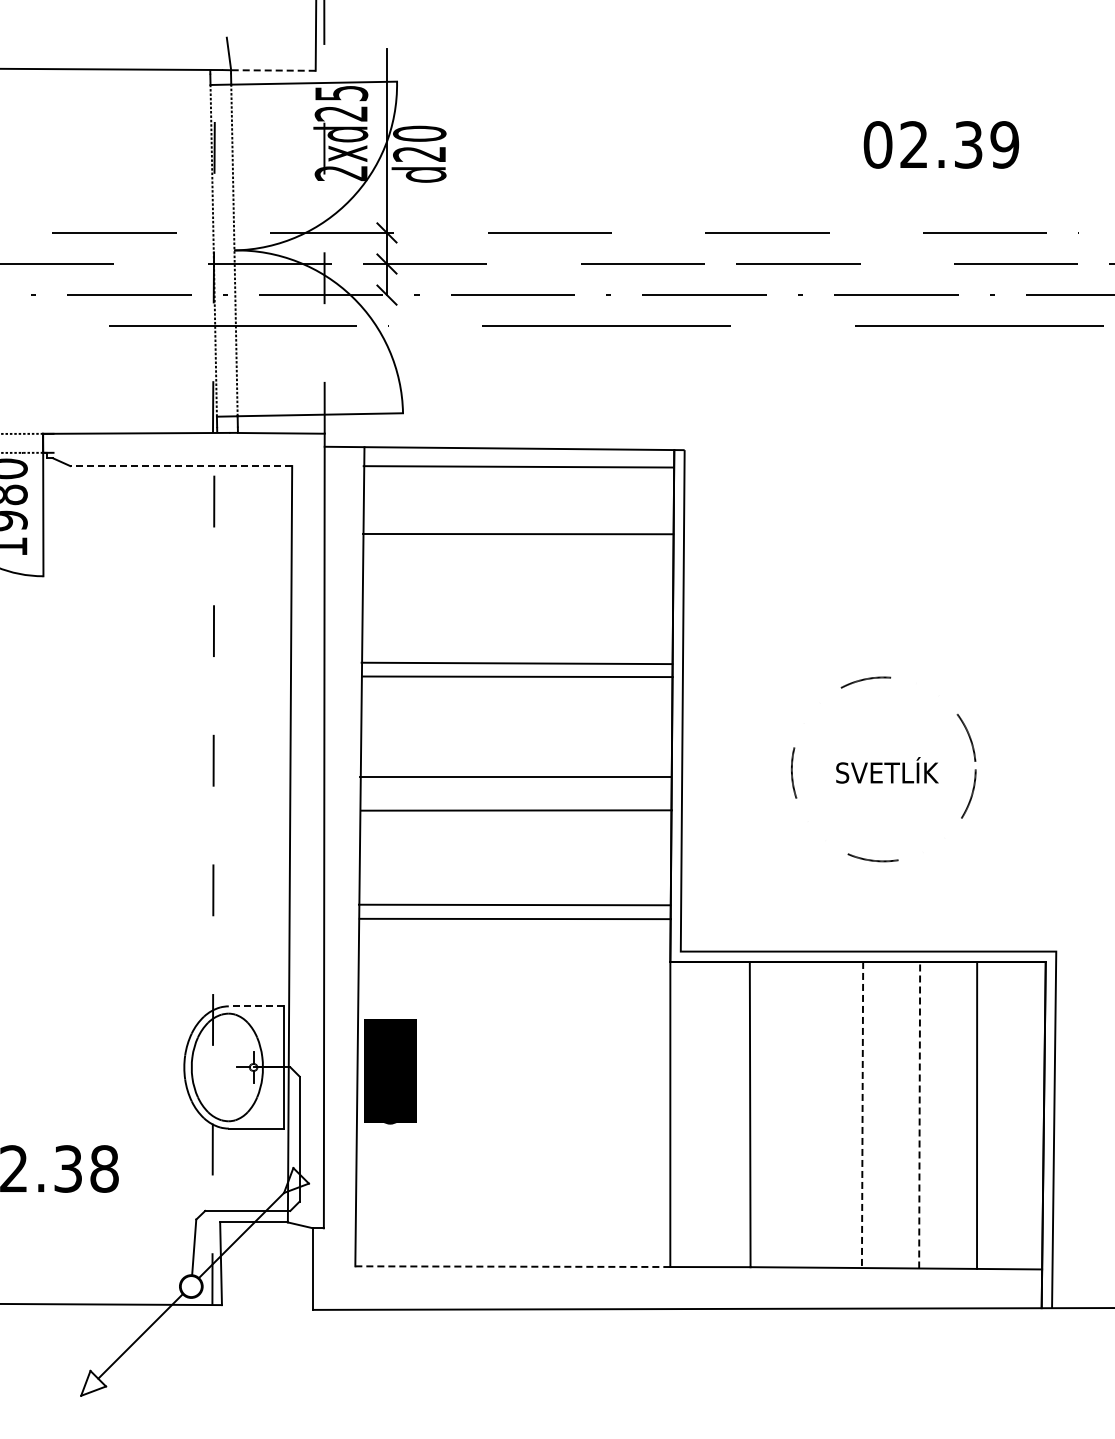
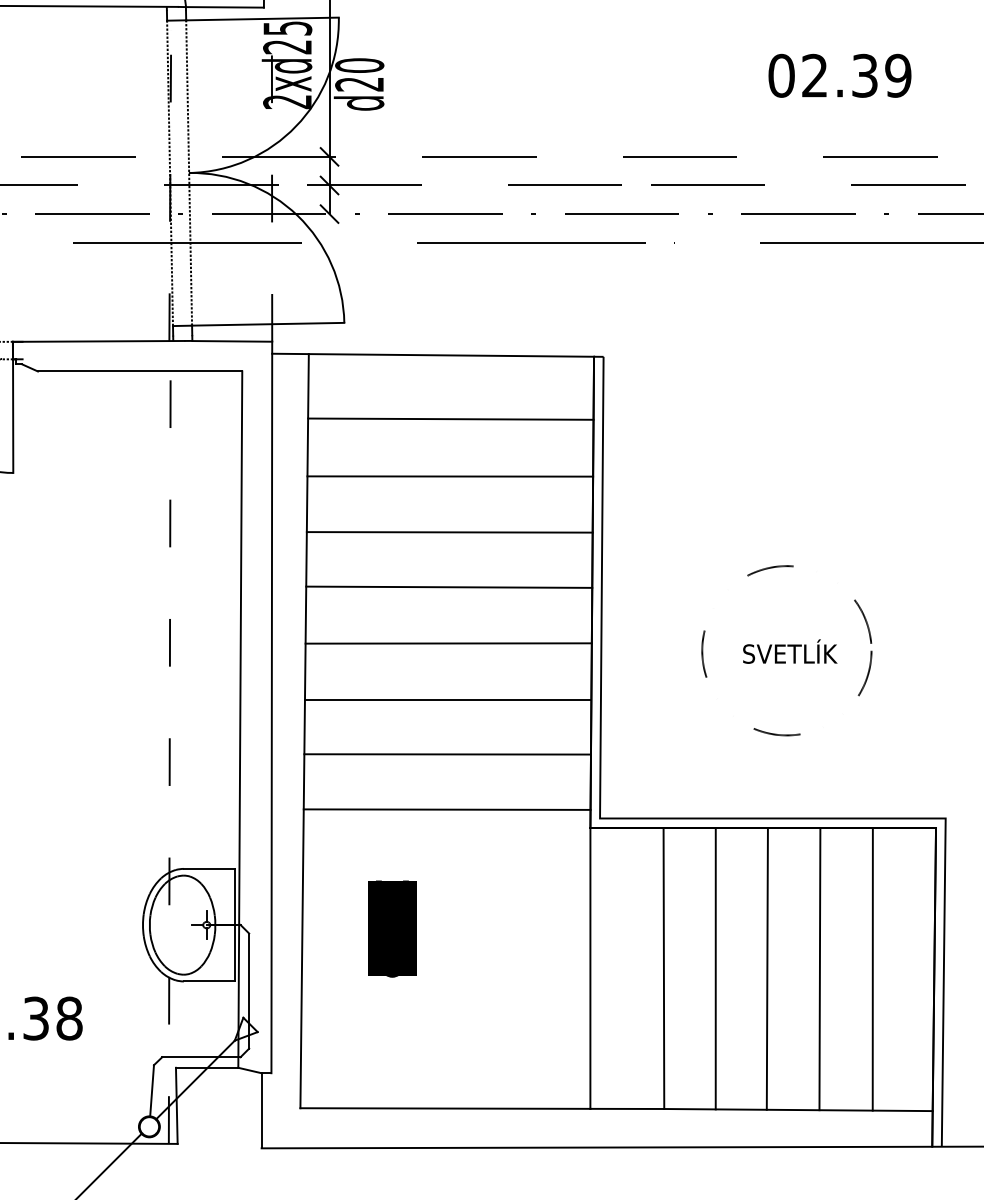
line: (272, 70) -> (224, 7), dashed -> solid
line: (181, 466) -> (140, 371), dashed -> solid
line: (518, 466) -> (450, 418), moved
line: (517, 533) -> (449, 475), moved
line: (516, 663) -> (448, 587), moved
line: (517, 676) -> (449, 532), moved
line: (515, 777) -> (447, 699), moved
line: (515, 810) -> (447, 643), moved
line: (514, 904) -> (446, 809), moved
line: (514, 918) -> (446, 753), moved
line: (256, 1006) -> (209, 869), dashed -> solid
text: (390, 1071) -> (392, 928), moved
line: (806, 1114) -> (715, 968), added
line: (919, 1114) -> (819, 968), dashed -> solid
line: (862, 1115) -> (767, 969), dashed -> solid
line: (513, 1266) -> (446, 1108), dashed -> solid

